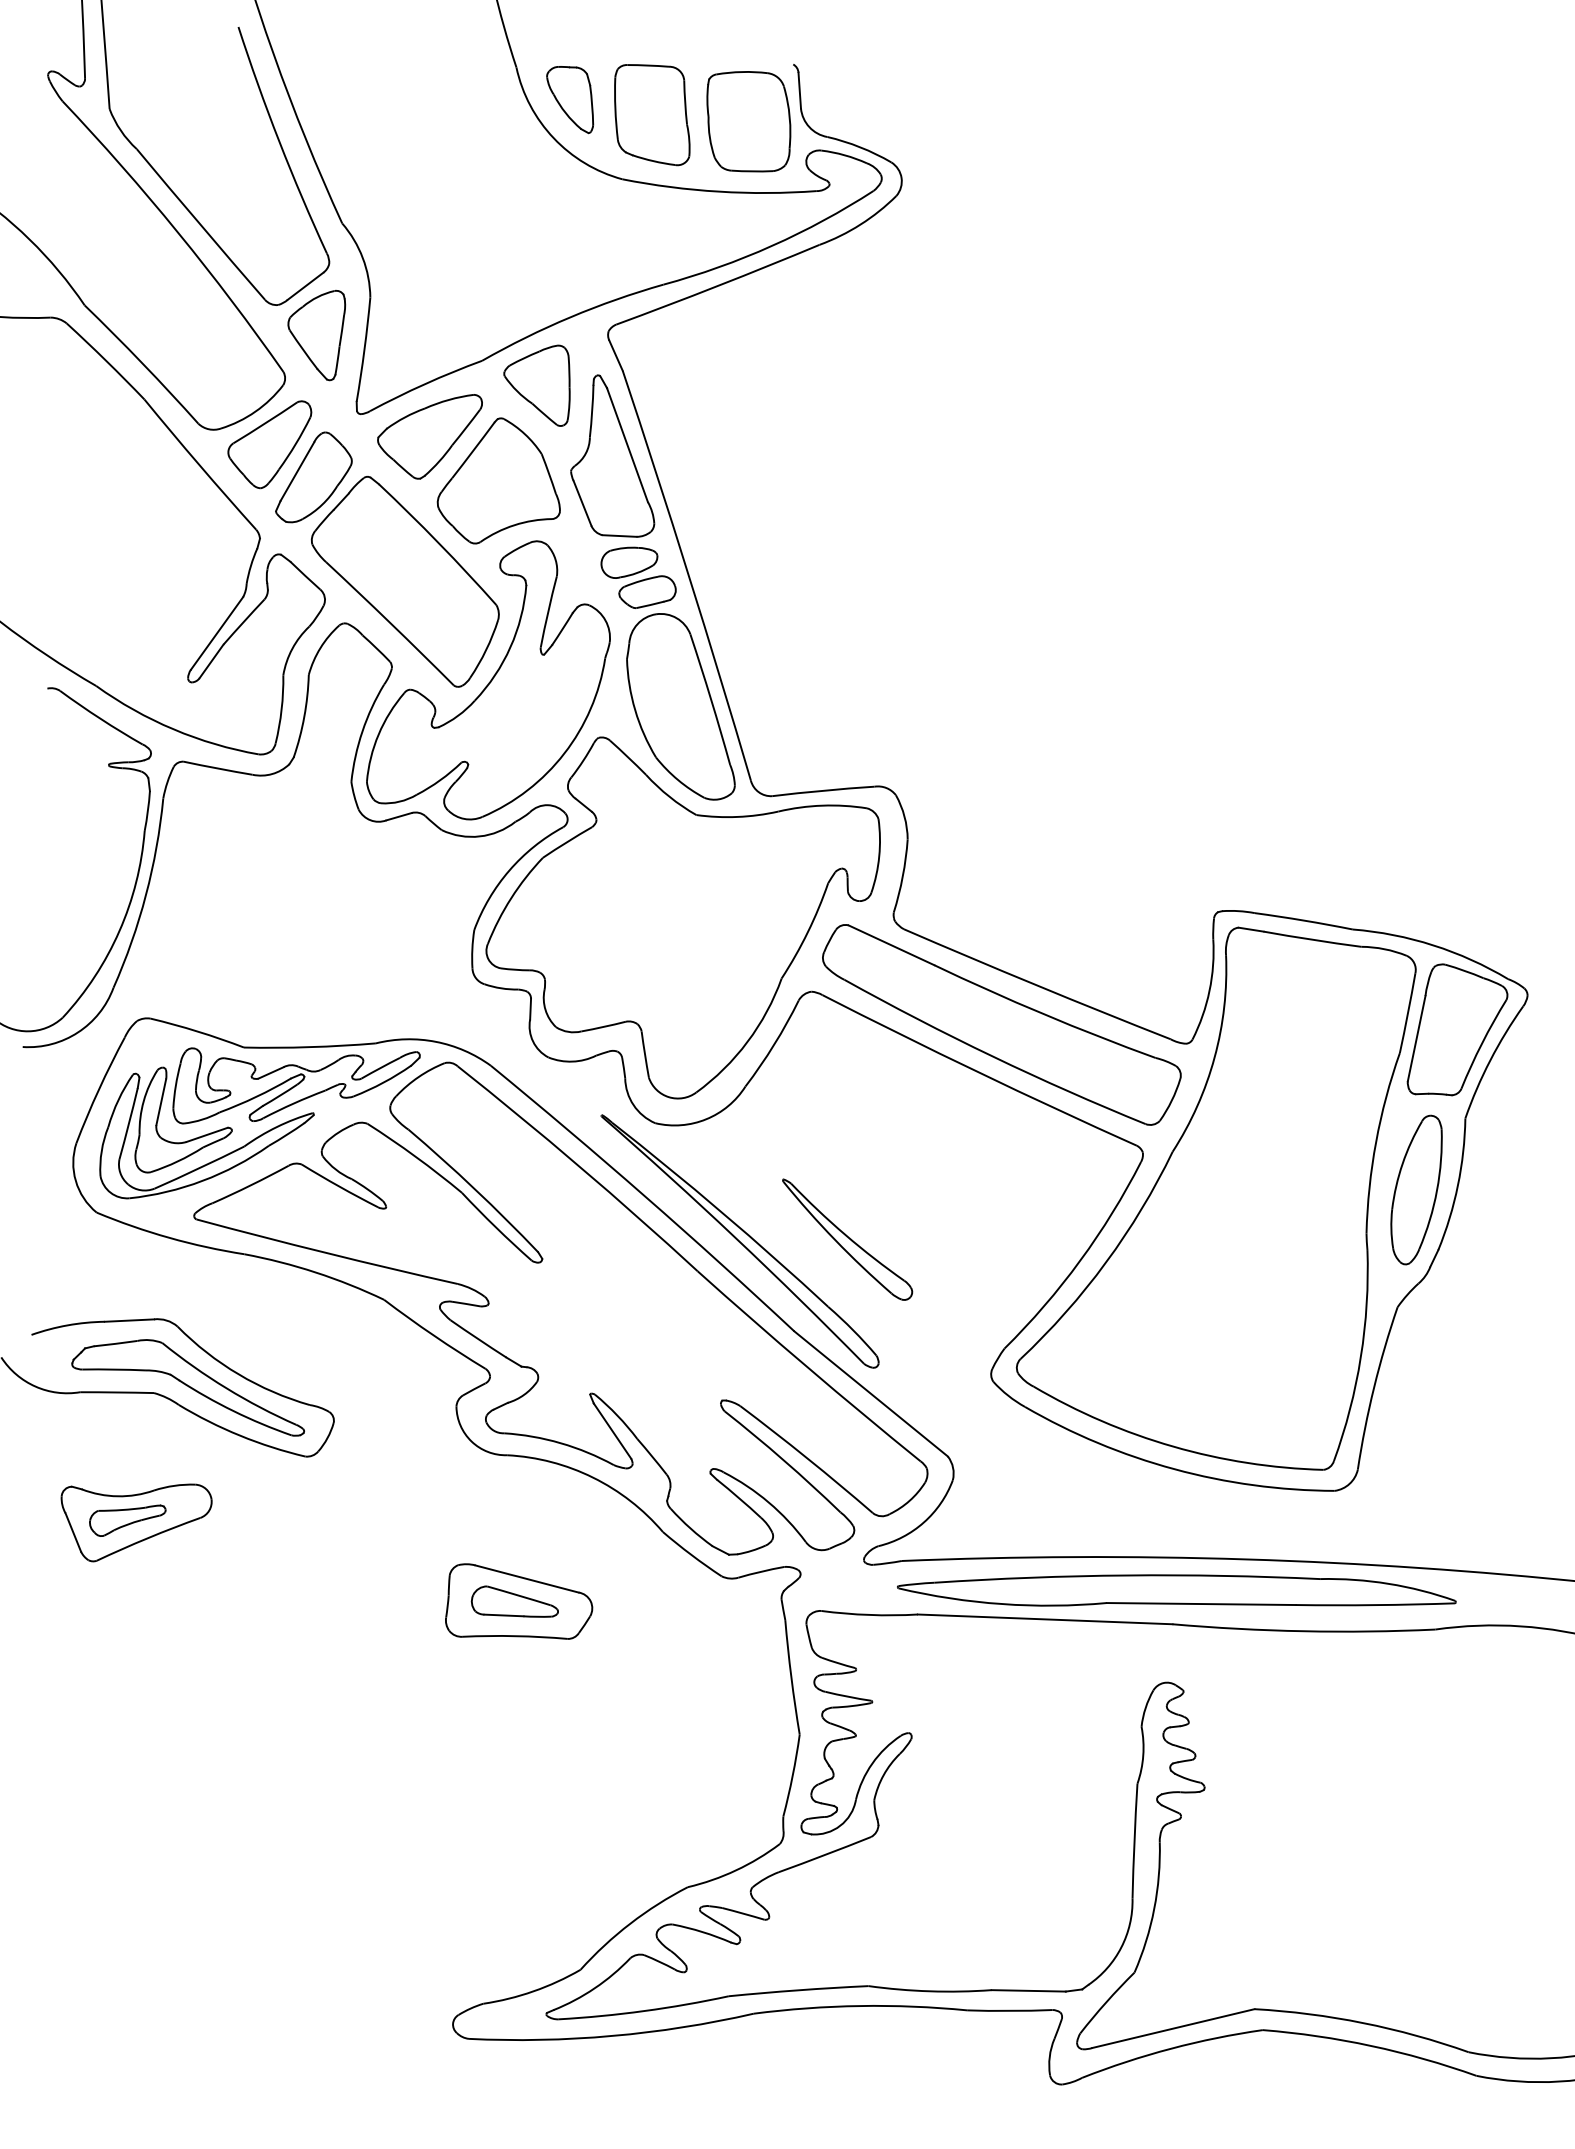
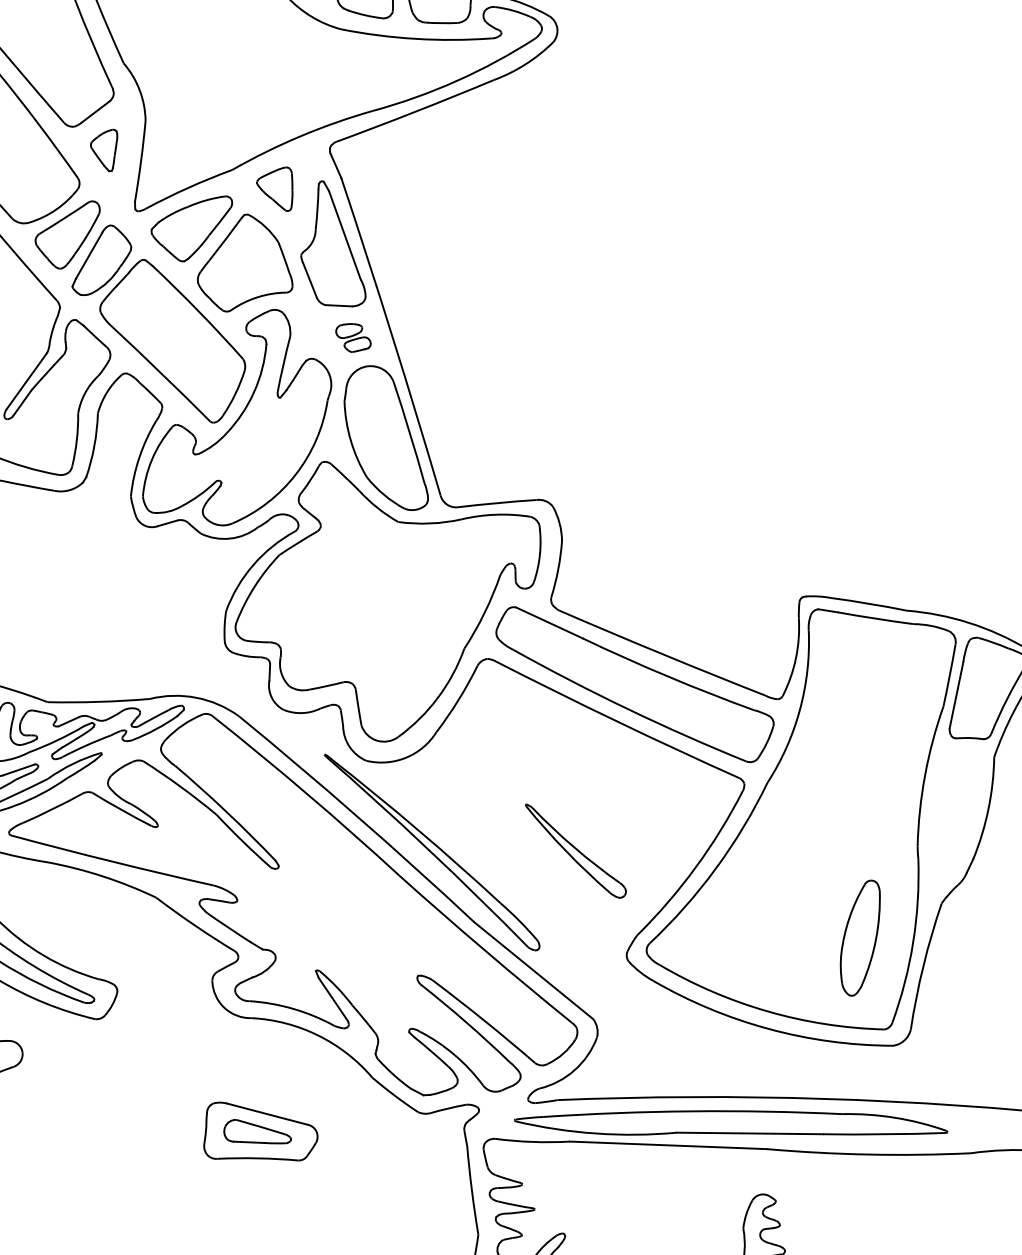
part: (316, 335) -> (103, 150), size x0.6
part: (536, 385) -> (274, 189), size x0.7
part: (638, 577) -> (353, 337), size x0.6
part: (1416, 1189) -> (860, 937), moved
part: (847, 1239) -> (575, 850), moved
part: (1176, 1590) -> (730, 1122), moved

